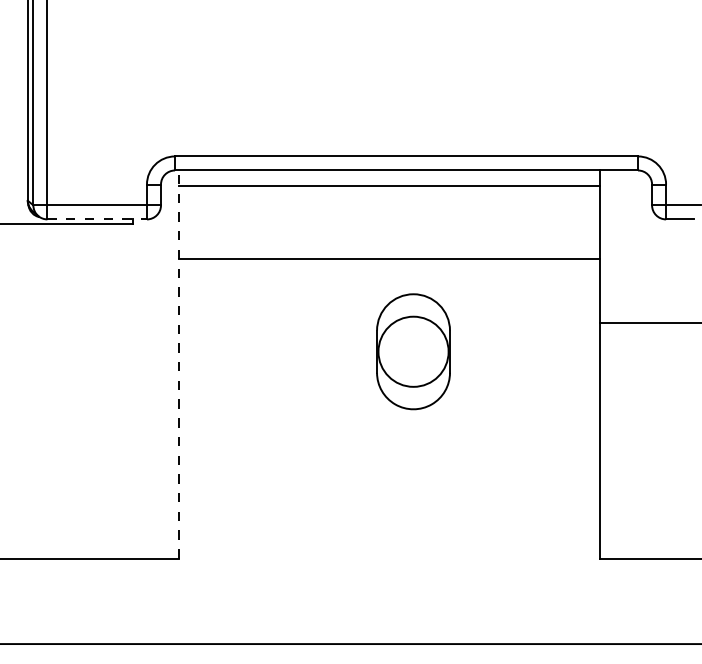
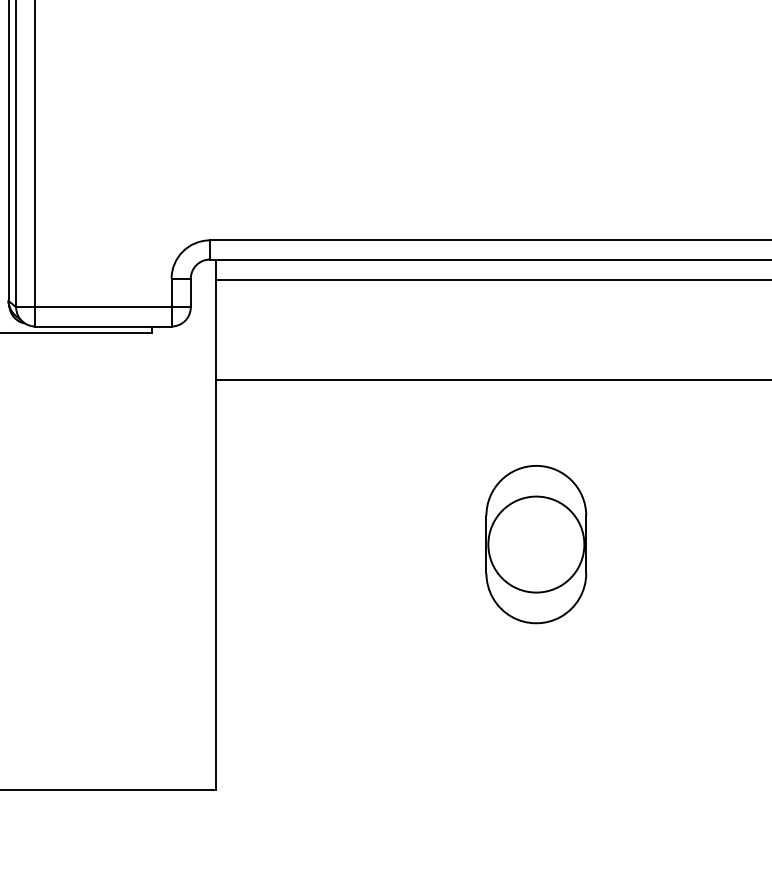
line: (97, 219) -> (103, 326), dashed -> solid
part: (413, 351) -> (536, 544), moved
line: (179, 363) -> (216, 523), dashed -> solid

